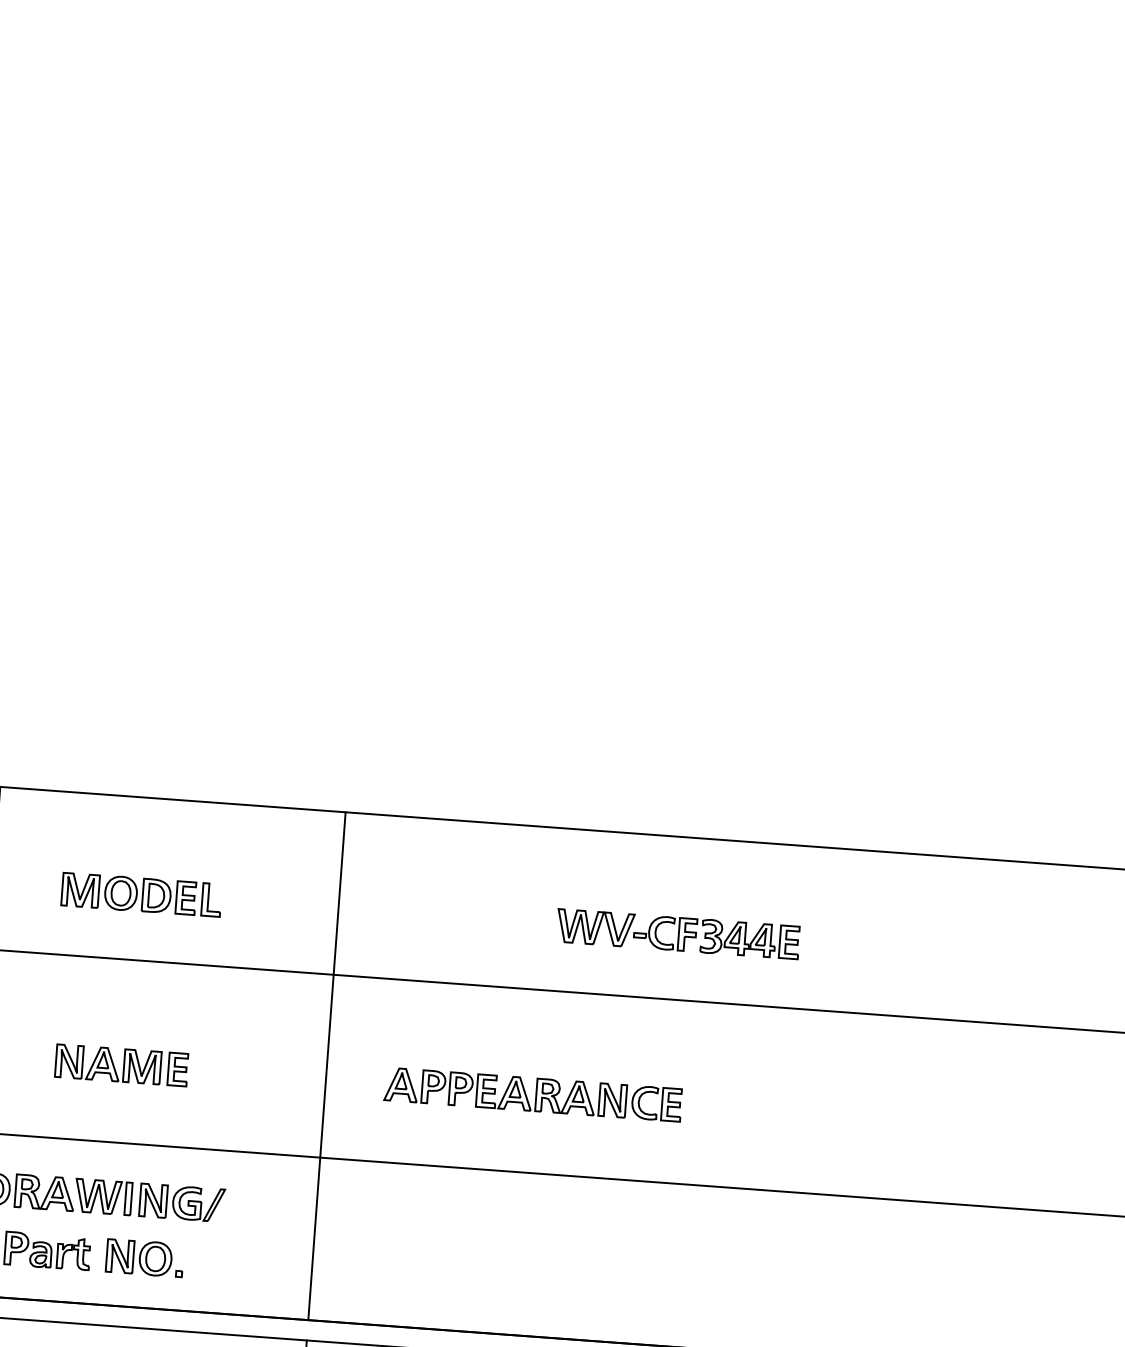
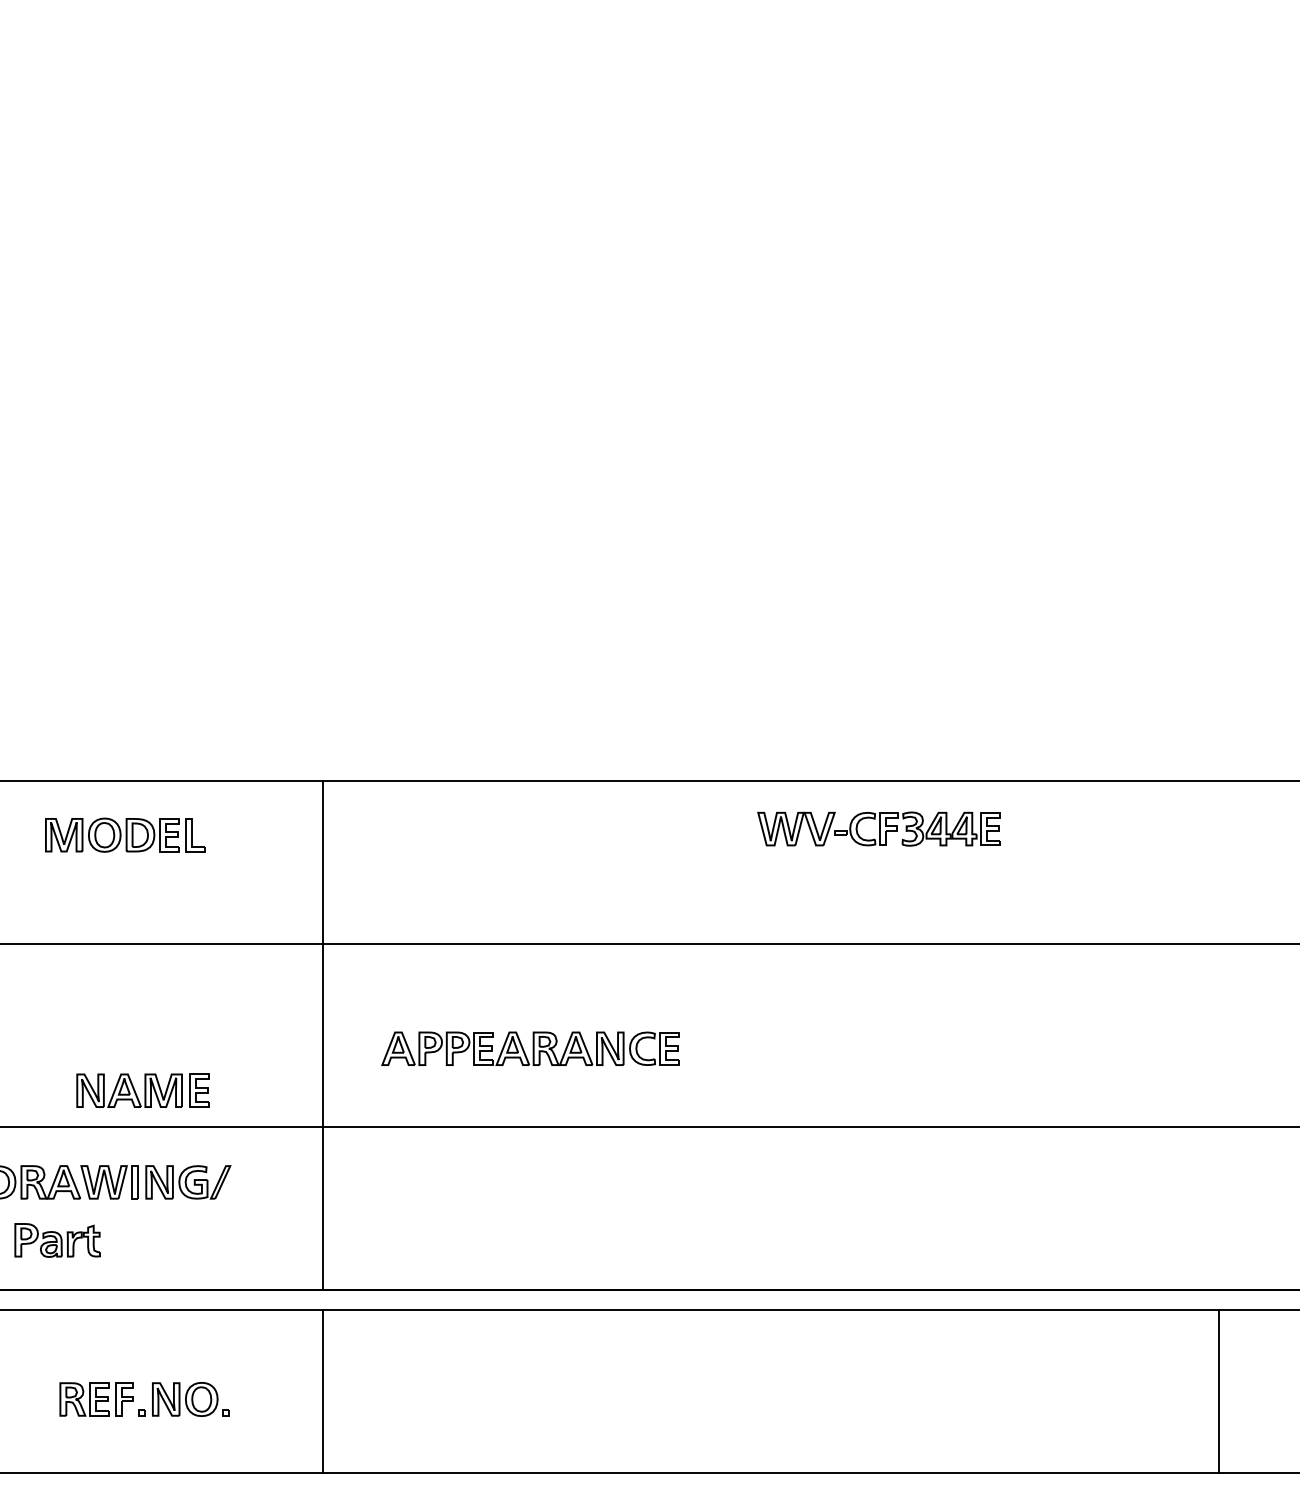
part: (141, 894) -> (125, 834), moved
part: (677, 933) -> (878, 828), moved
part: (121, 1065) -> (142, 1090), moved
part: (144, 1257) -> (154, 1239), removed

